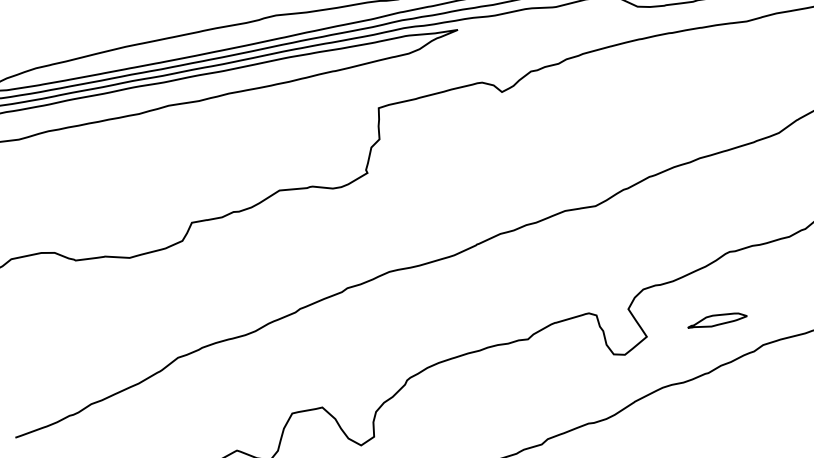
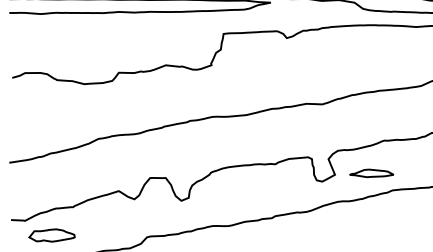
part: (716, 320) -> (371, 173), size x1.43

